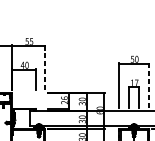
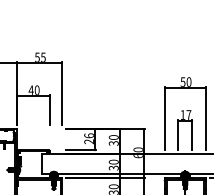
line: (45, 67) -> (62, 93), dashed -> solid
line: (148, 84) -> (205, 117), dashed -> solid

